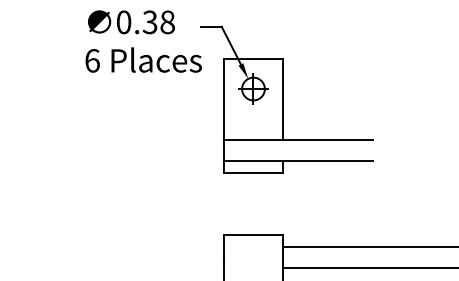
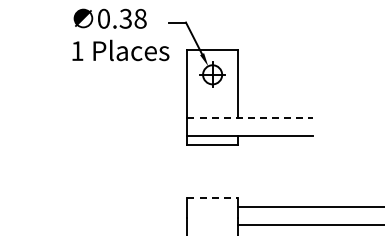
text: (92, 61) -> (77, 51), 6 -> 1
line: (298, 139) -> (250, 117), solid -> dashed
line: (254, 235) -> (213, 197), solid -> dashed

